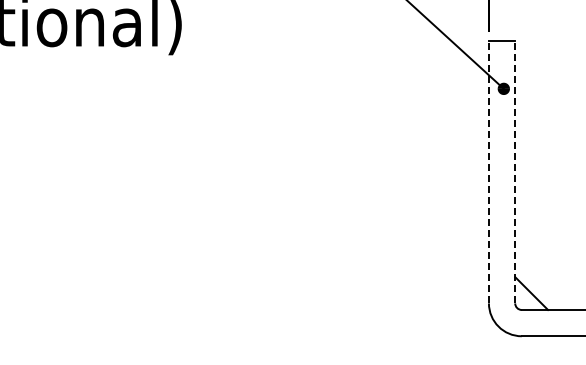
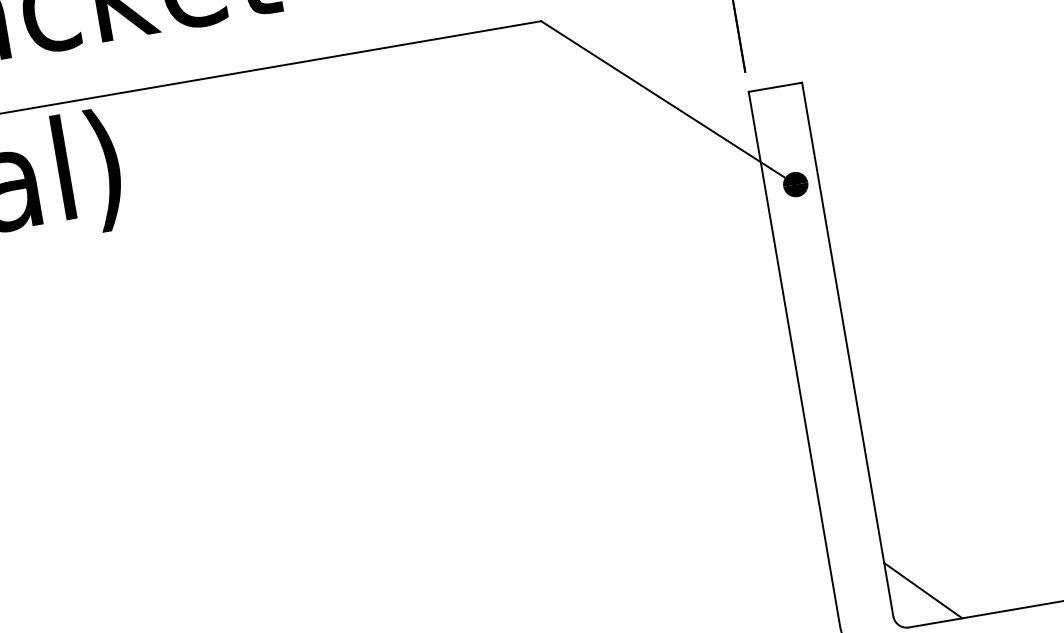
line: (488, 171) -> (793, 357), dashed -> solid
line: (515, 171) -> (848, 348), dashed -> solid

